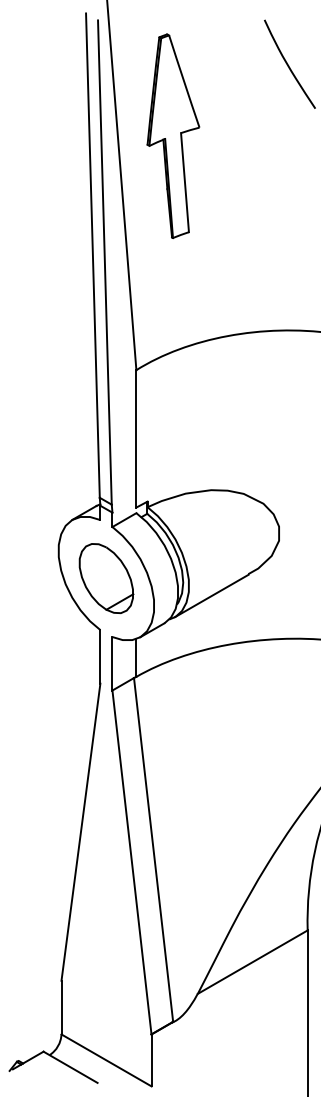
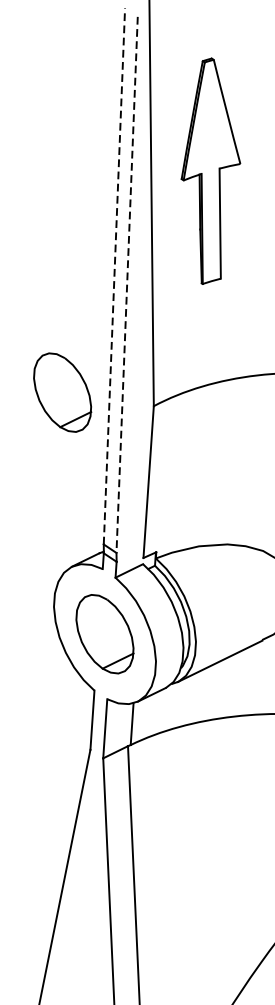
part: (173, 135) -> (211, 170), moved
line: (92, 255) -> (113, 276), solid -> dashed
line: (104, 263) -> (126, 285), solid -> dashed
part: (53, 363) -> (62, 392), added

